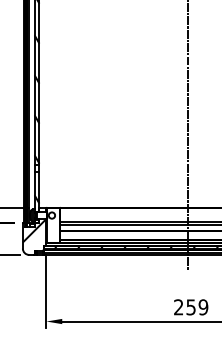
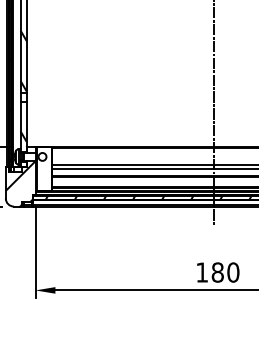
text: (191, 307) -> (218, 272), 259 -> 180

